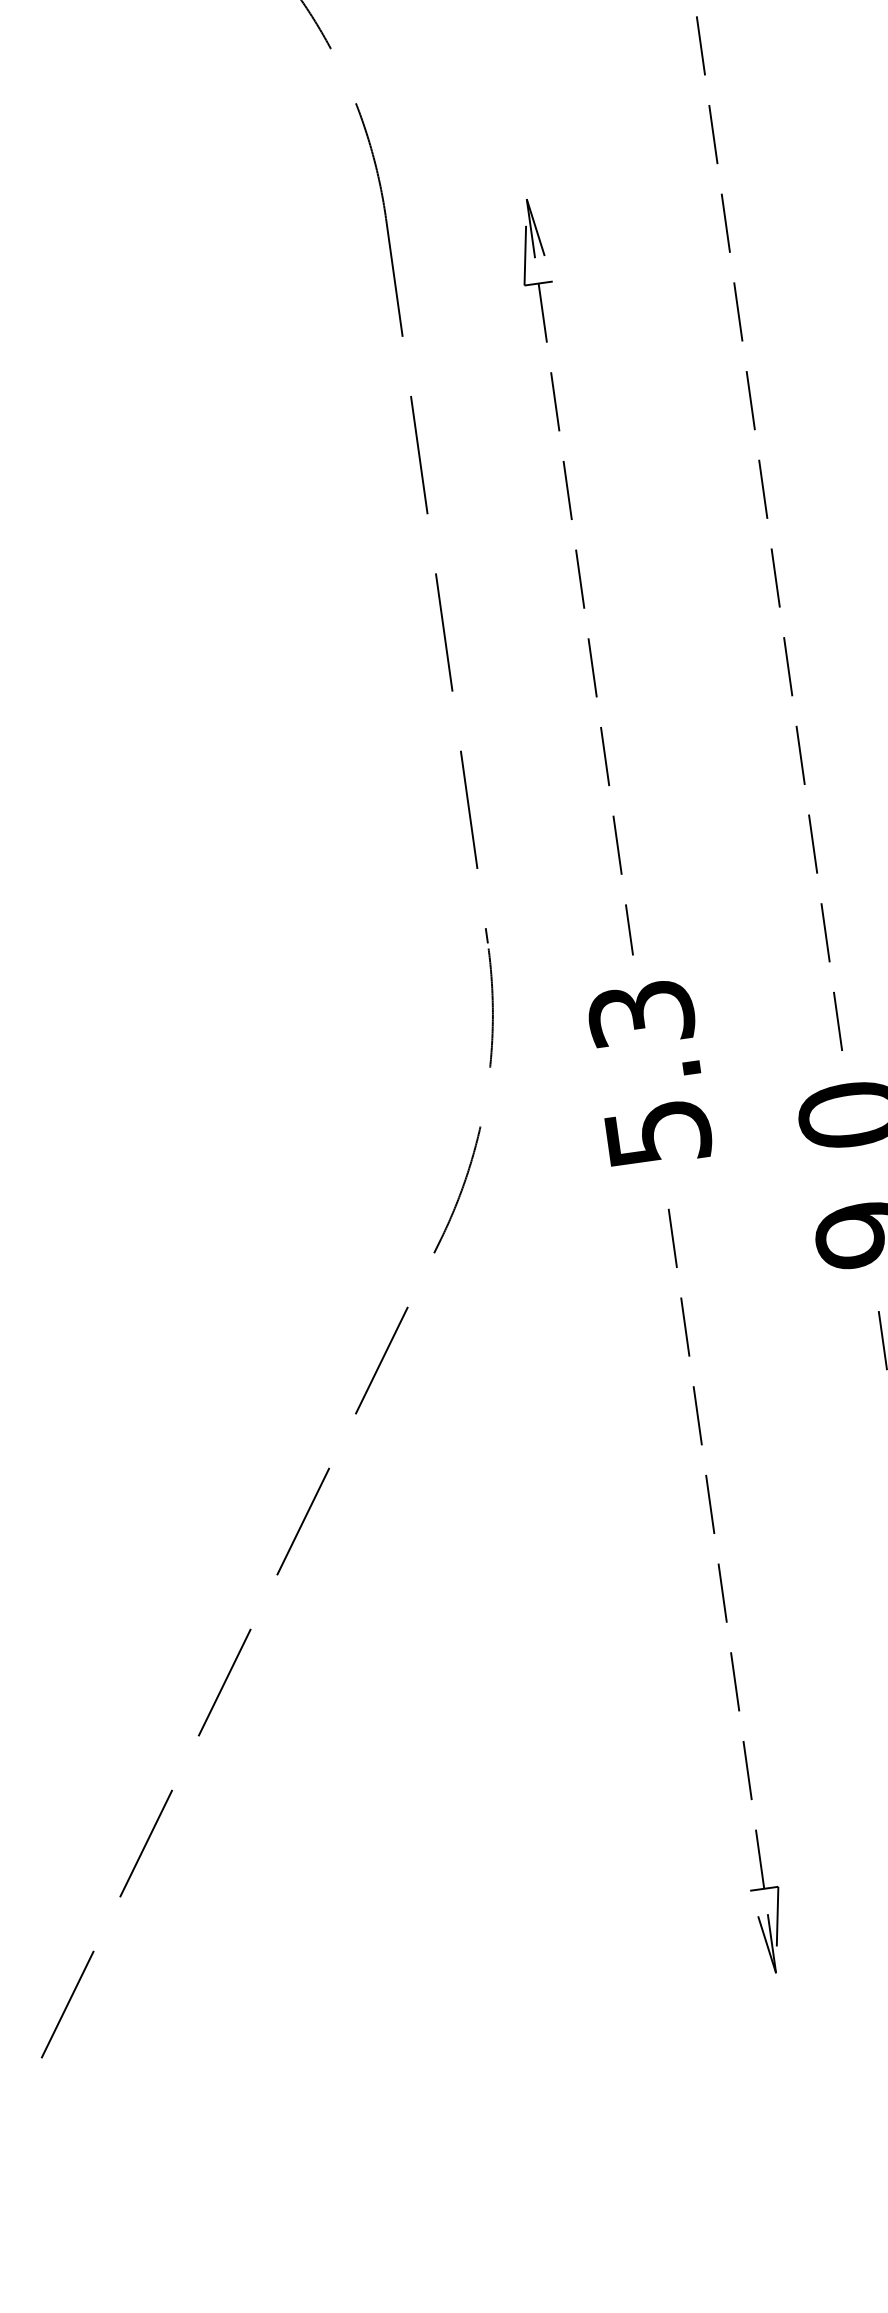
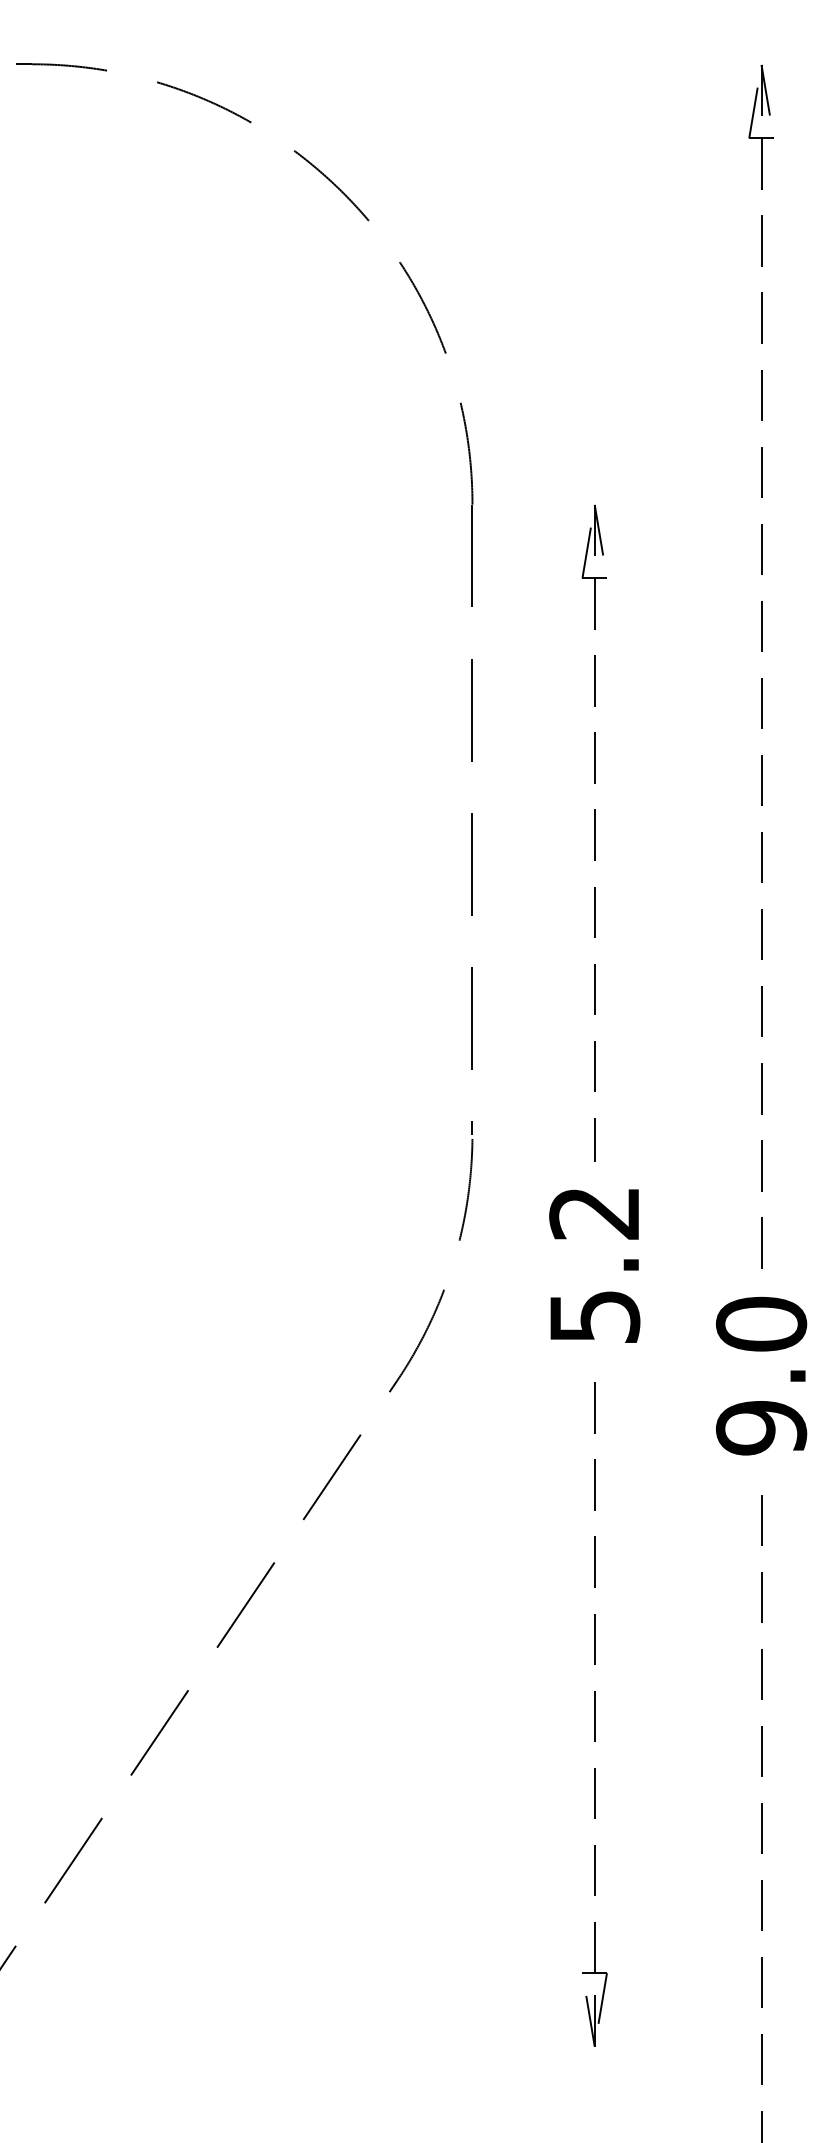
text: (641, 1014) -> (594, 1213), 5.3 -> 5.2

